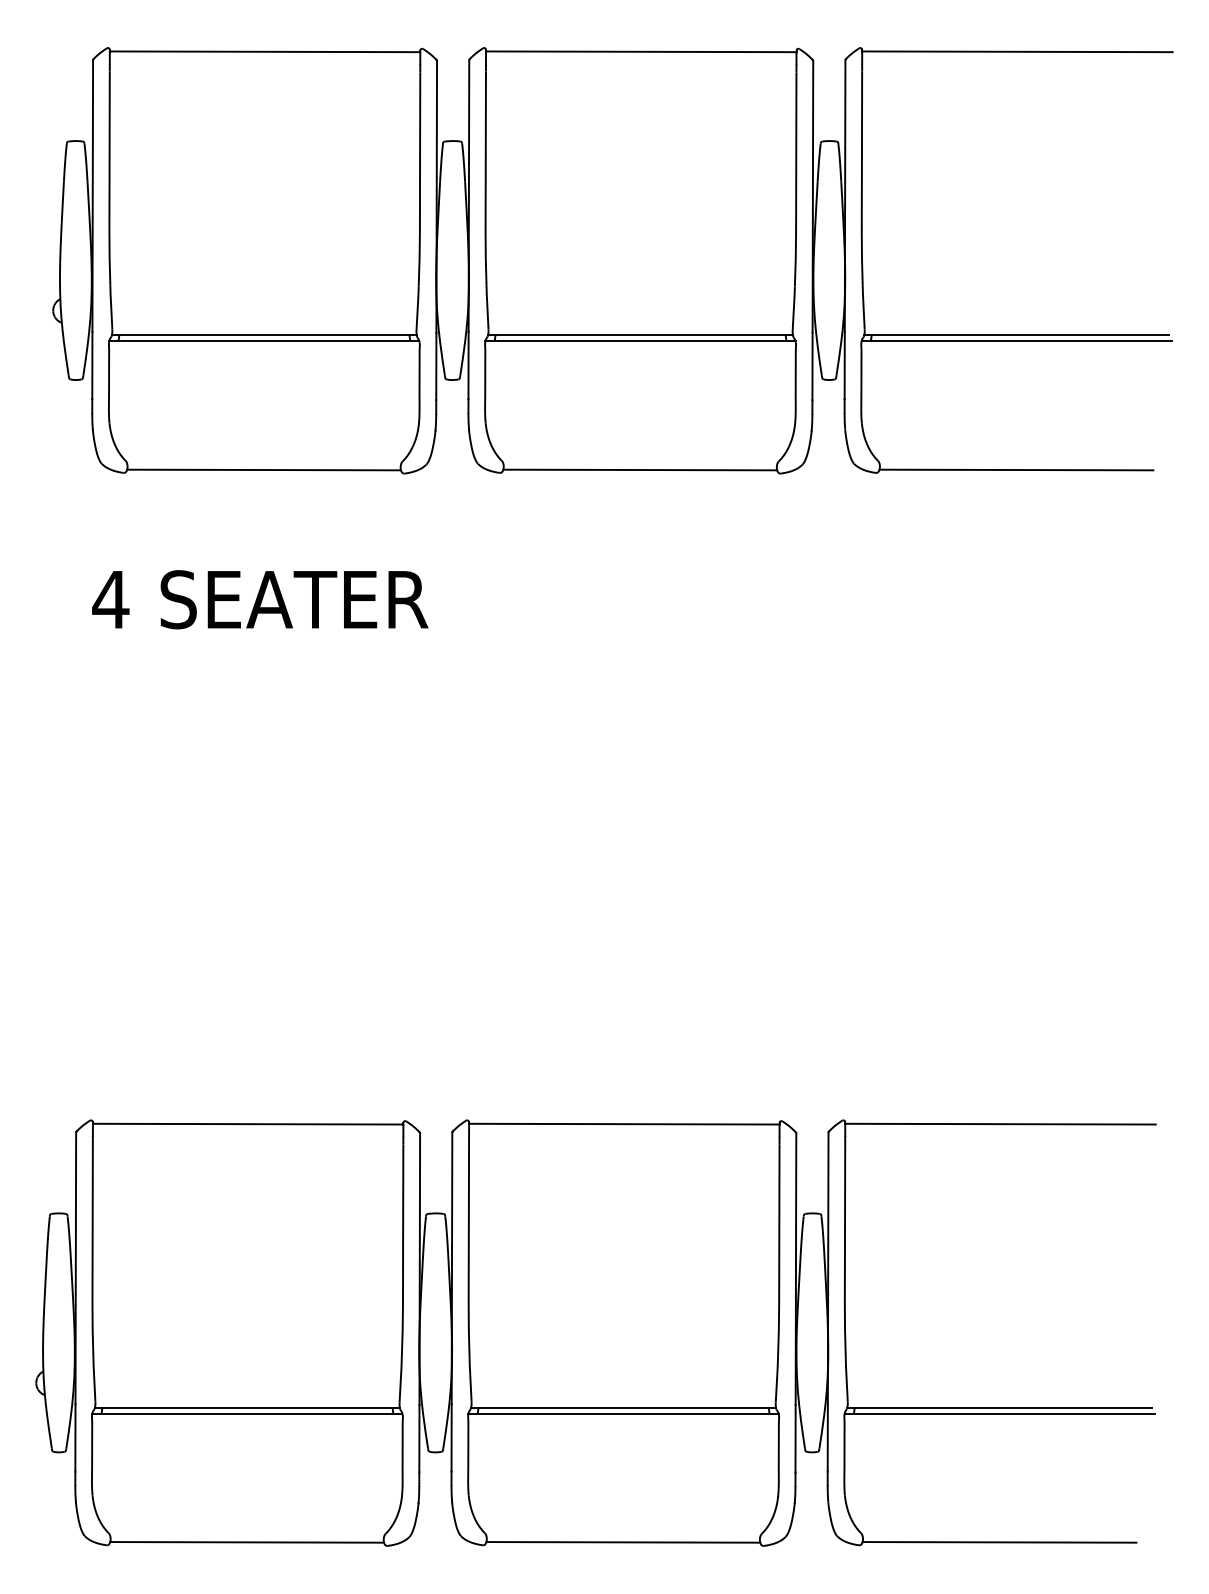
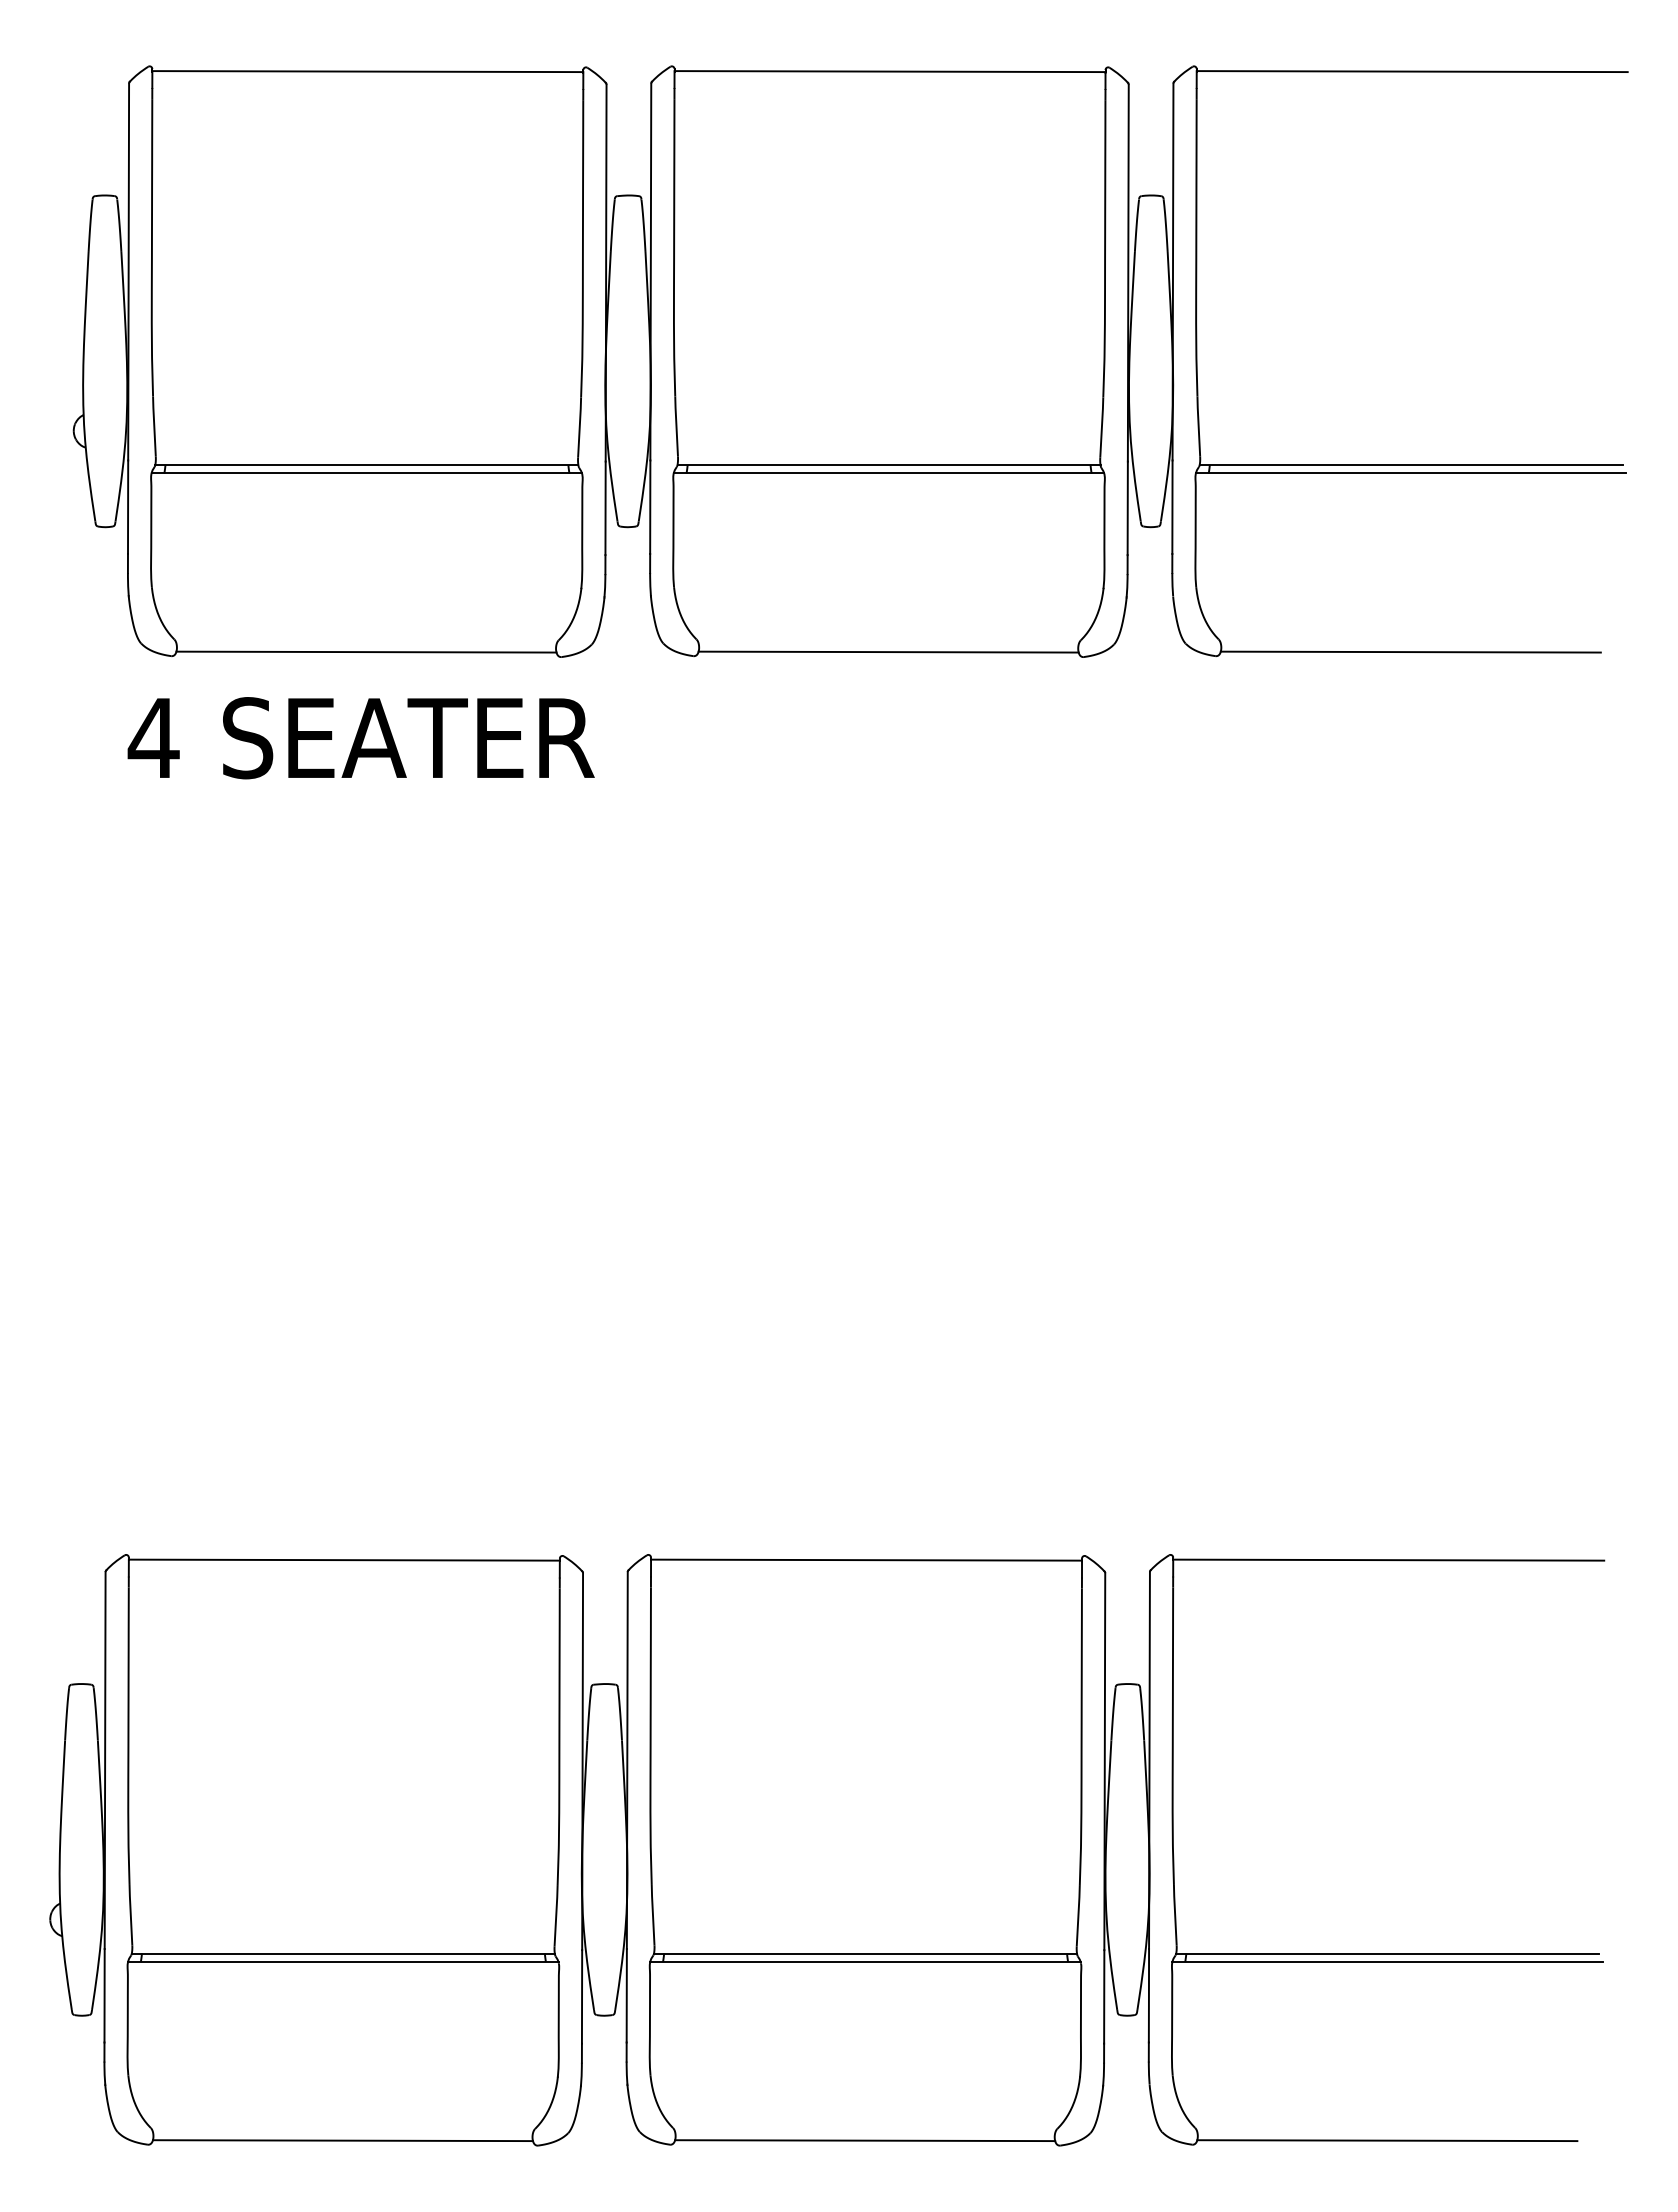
text: (259, 599) -> (360, 738), moved

